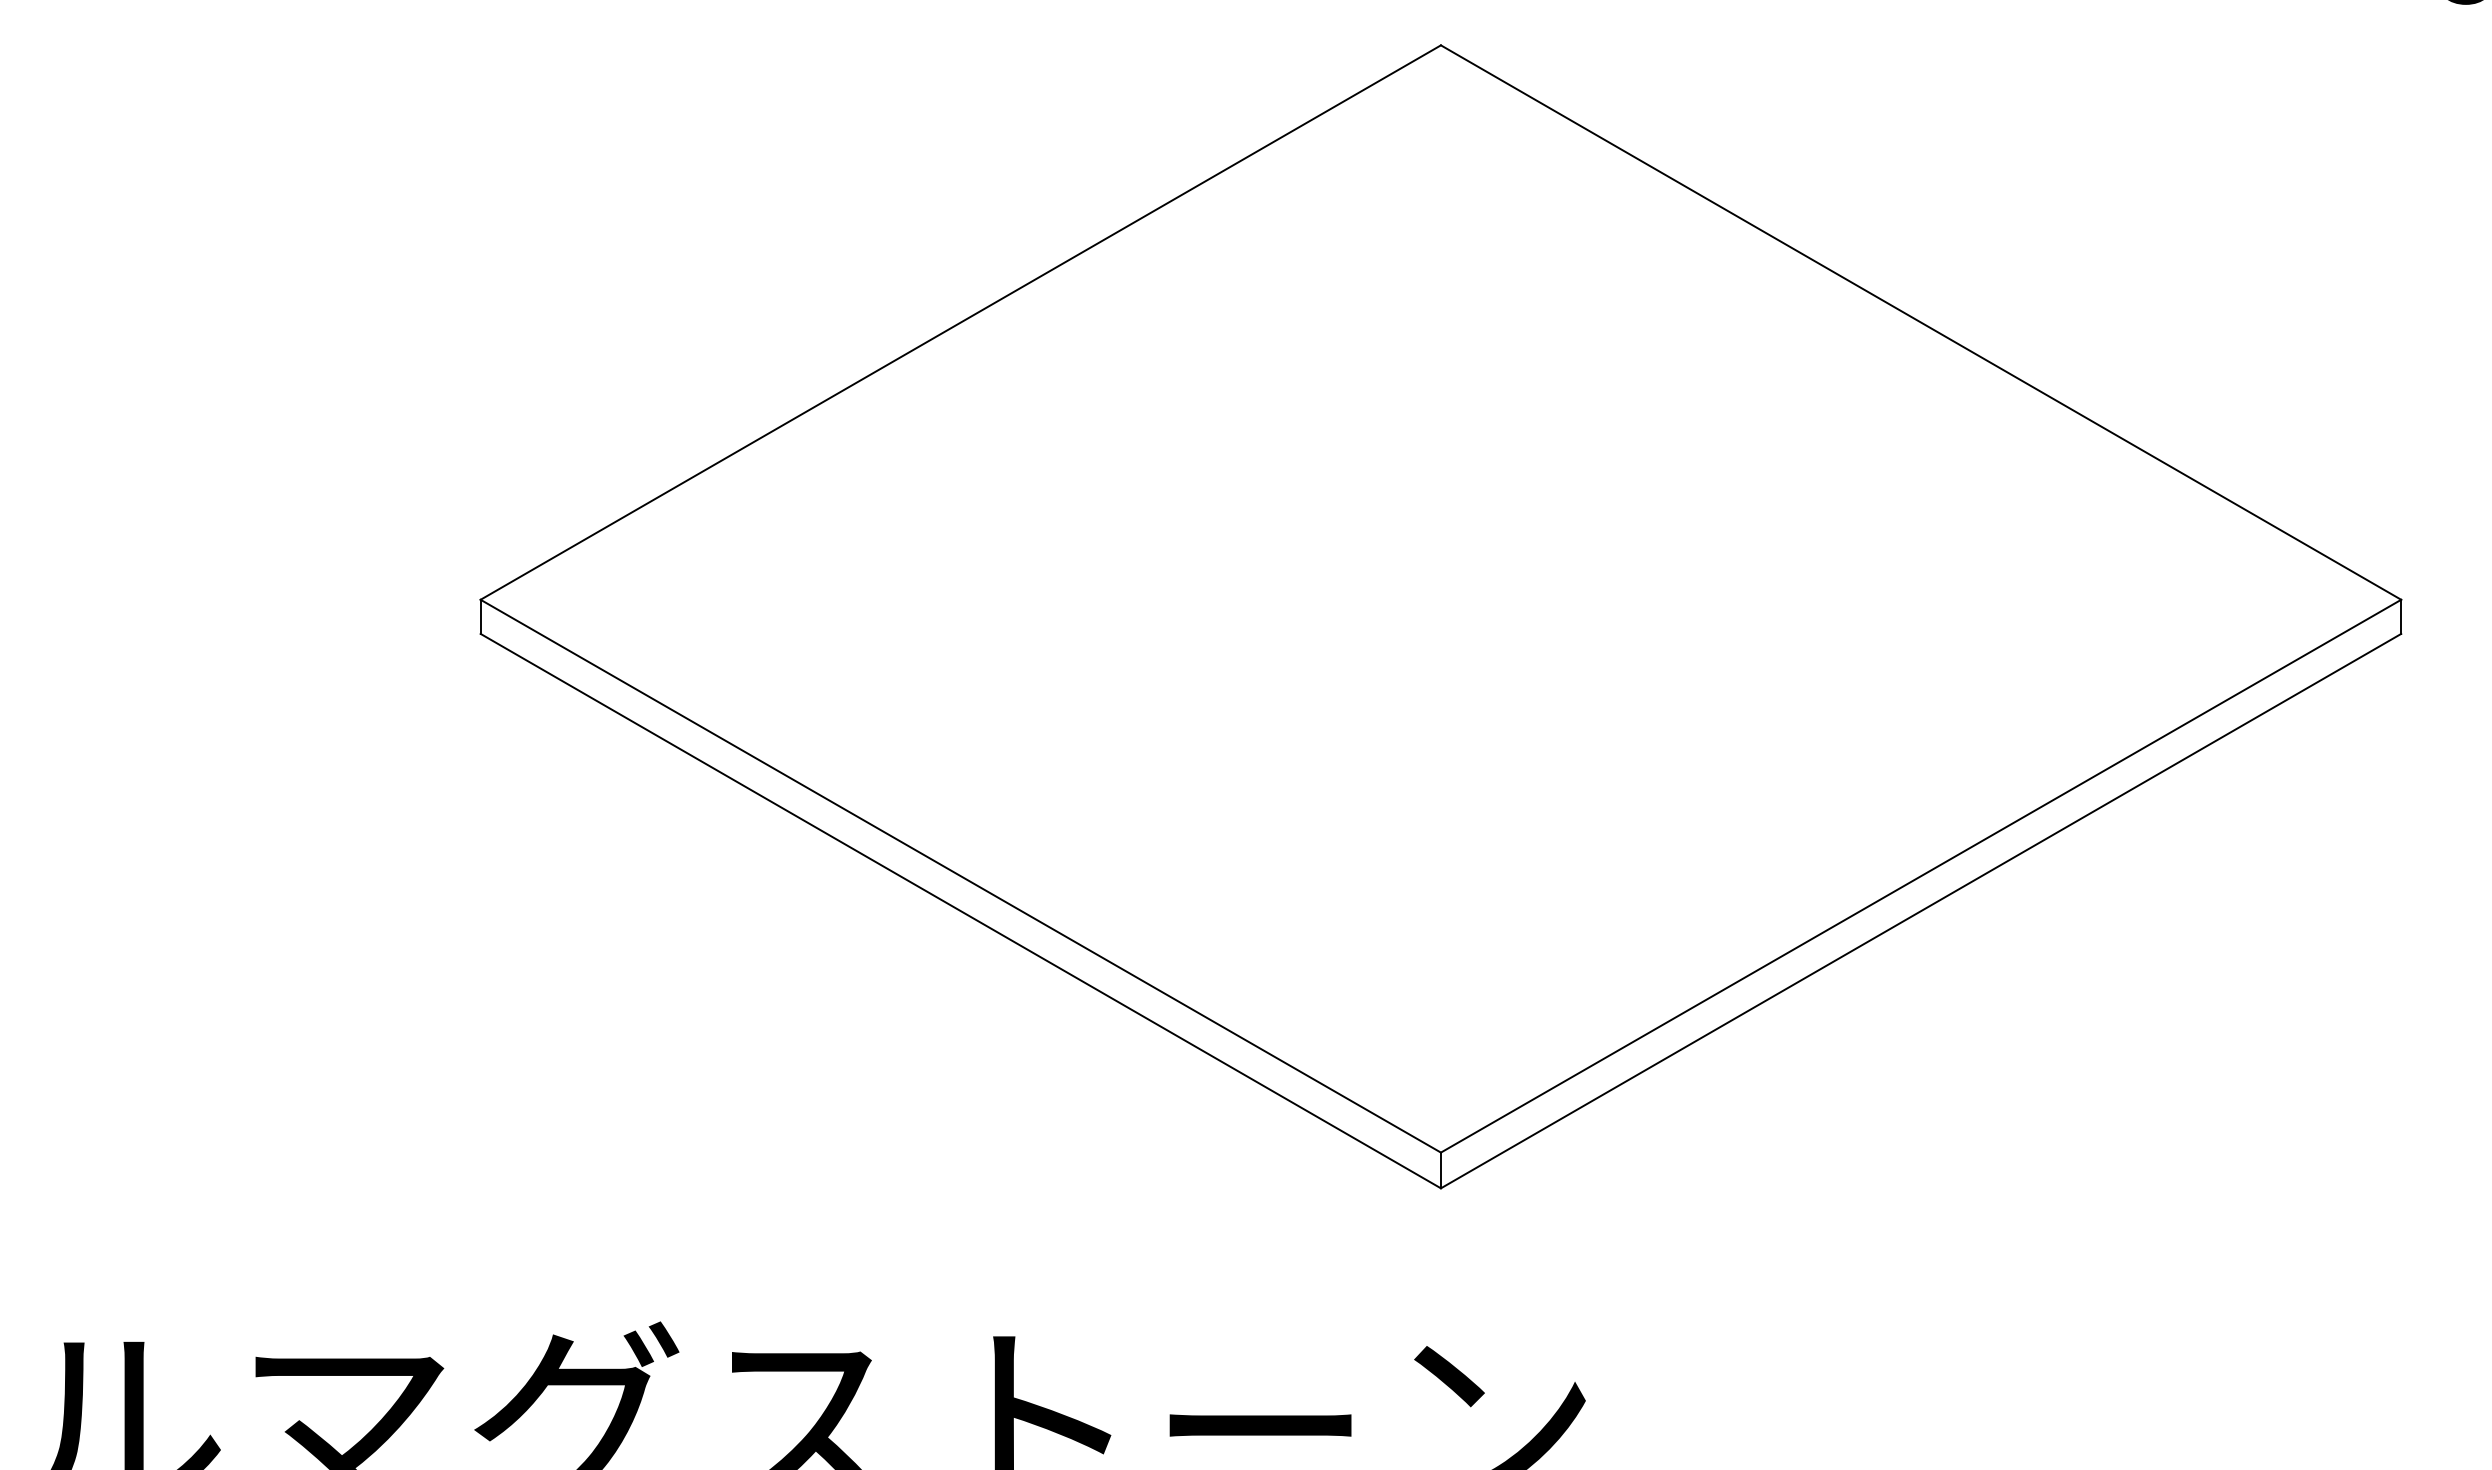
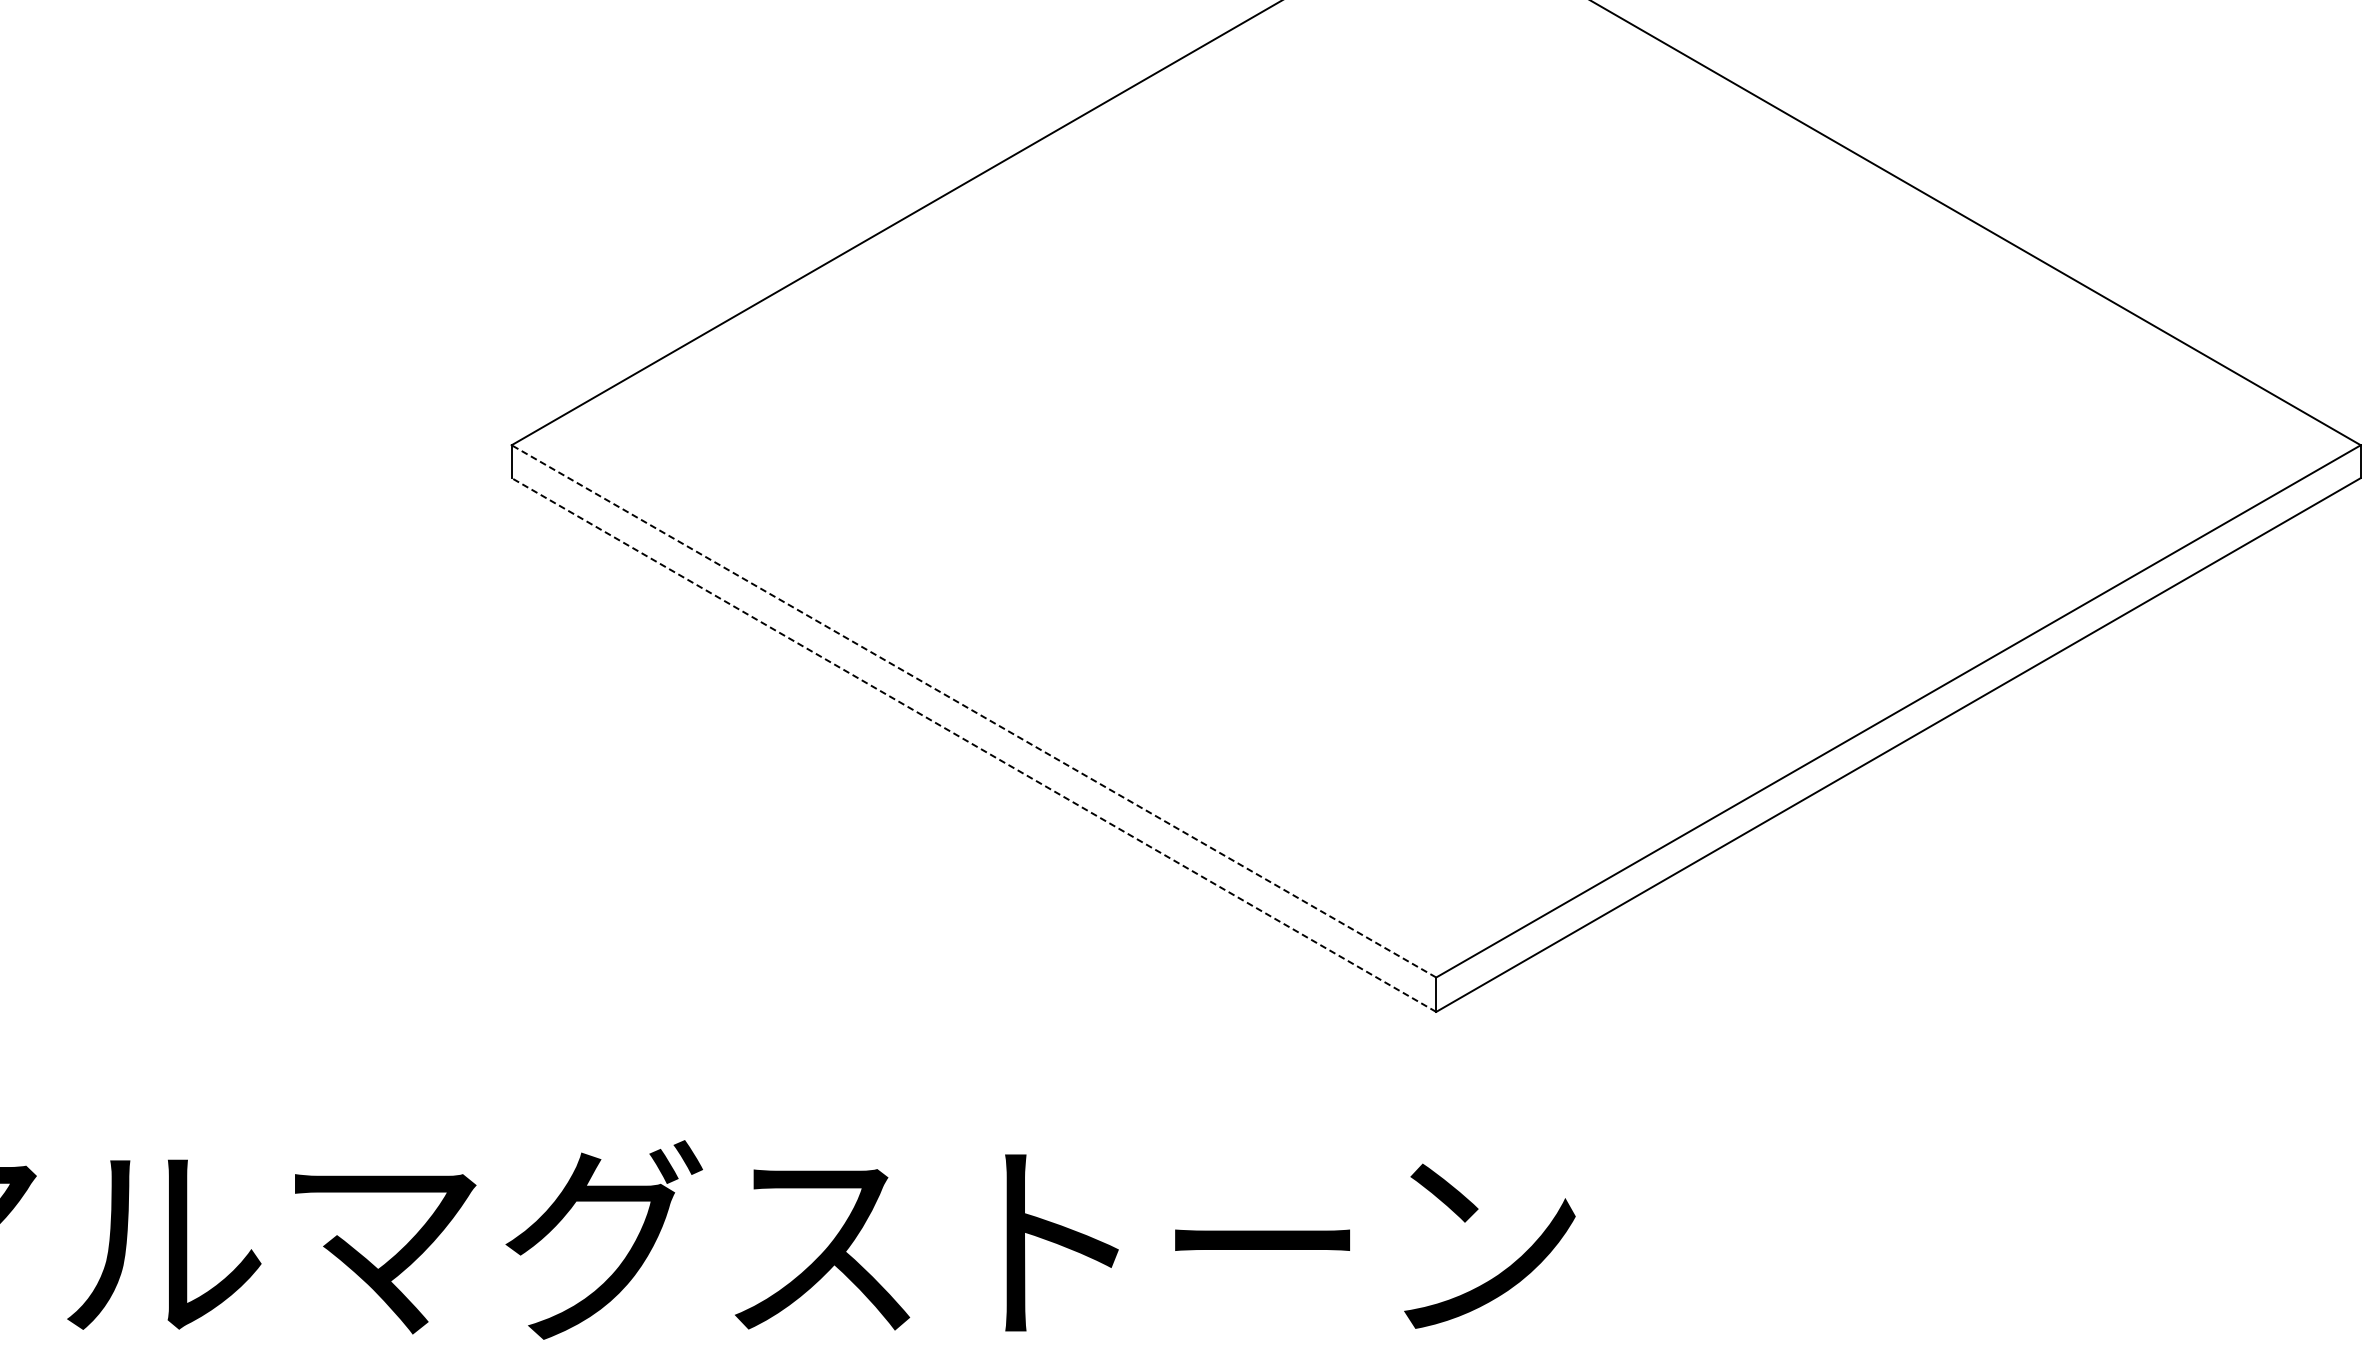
line: (960, 875) -> (973, 710), solid -> dashed
line: (960, 910) -> (973, 744), solid -> dashed

